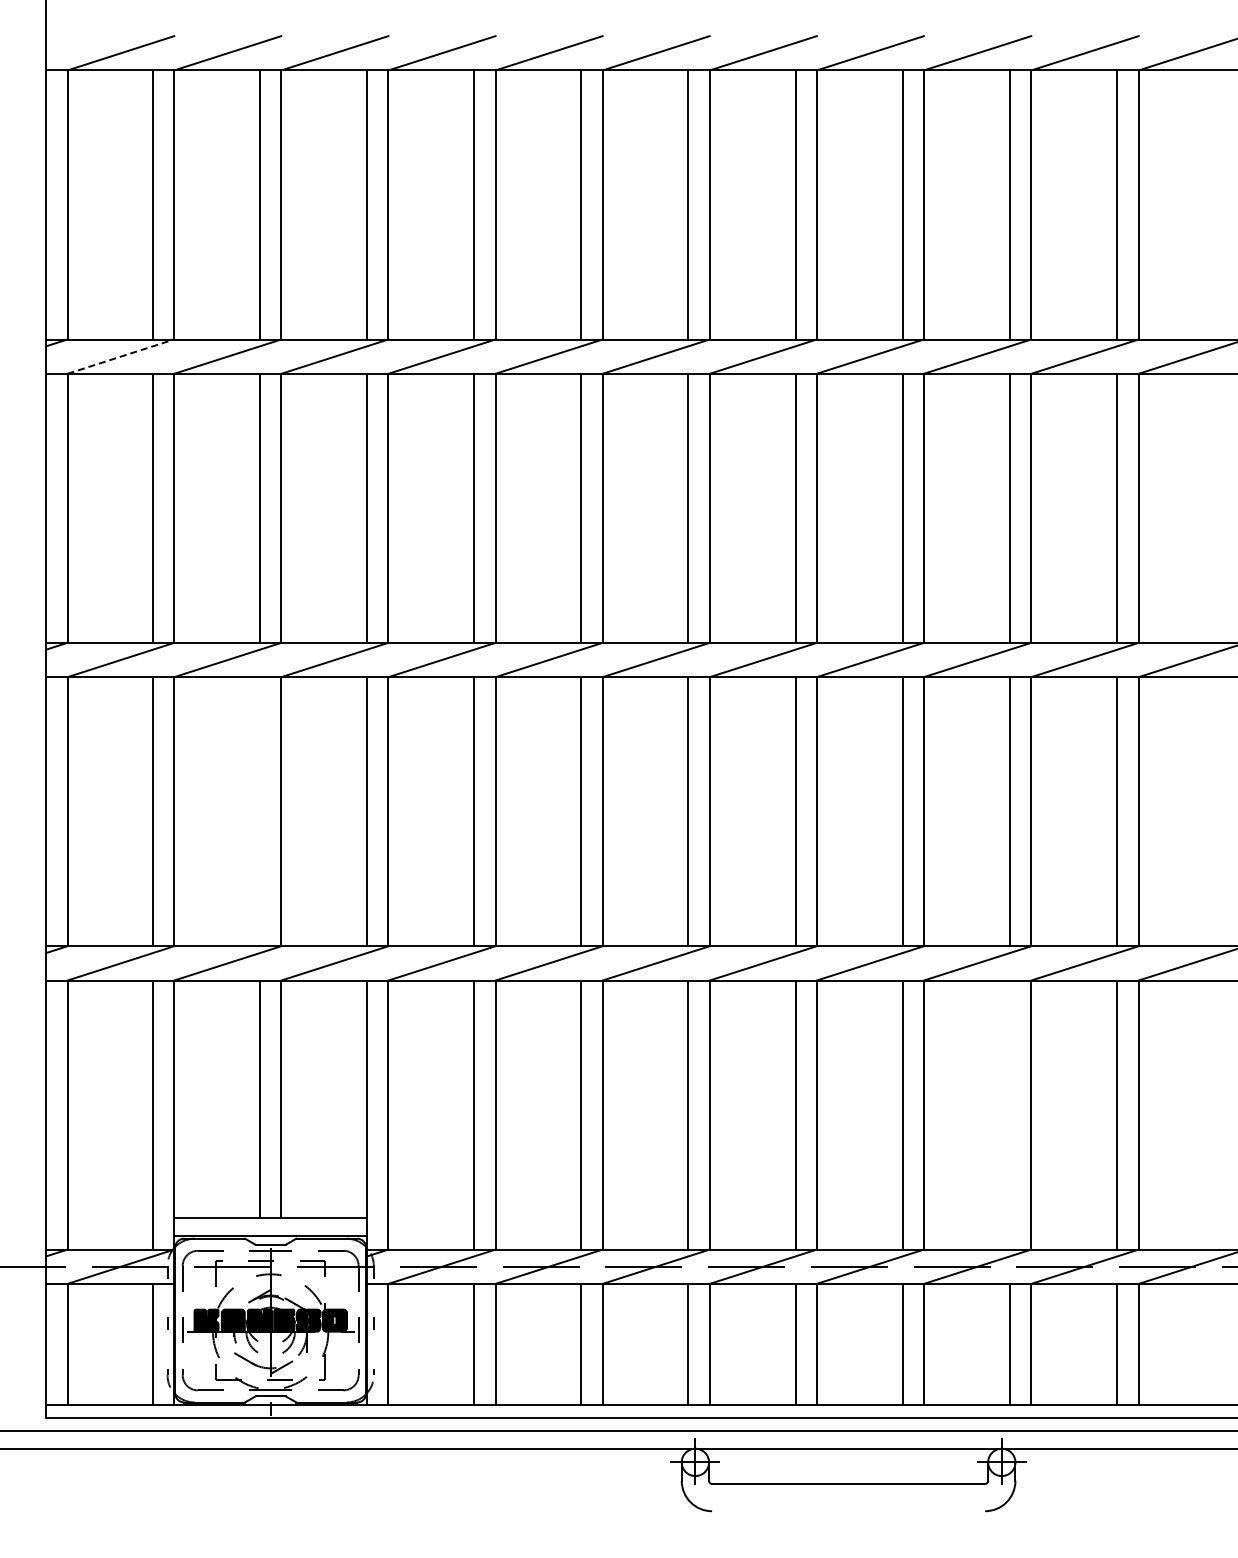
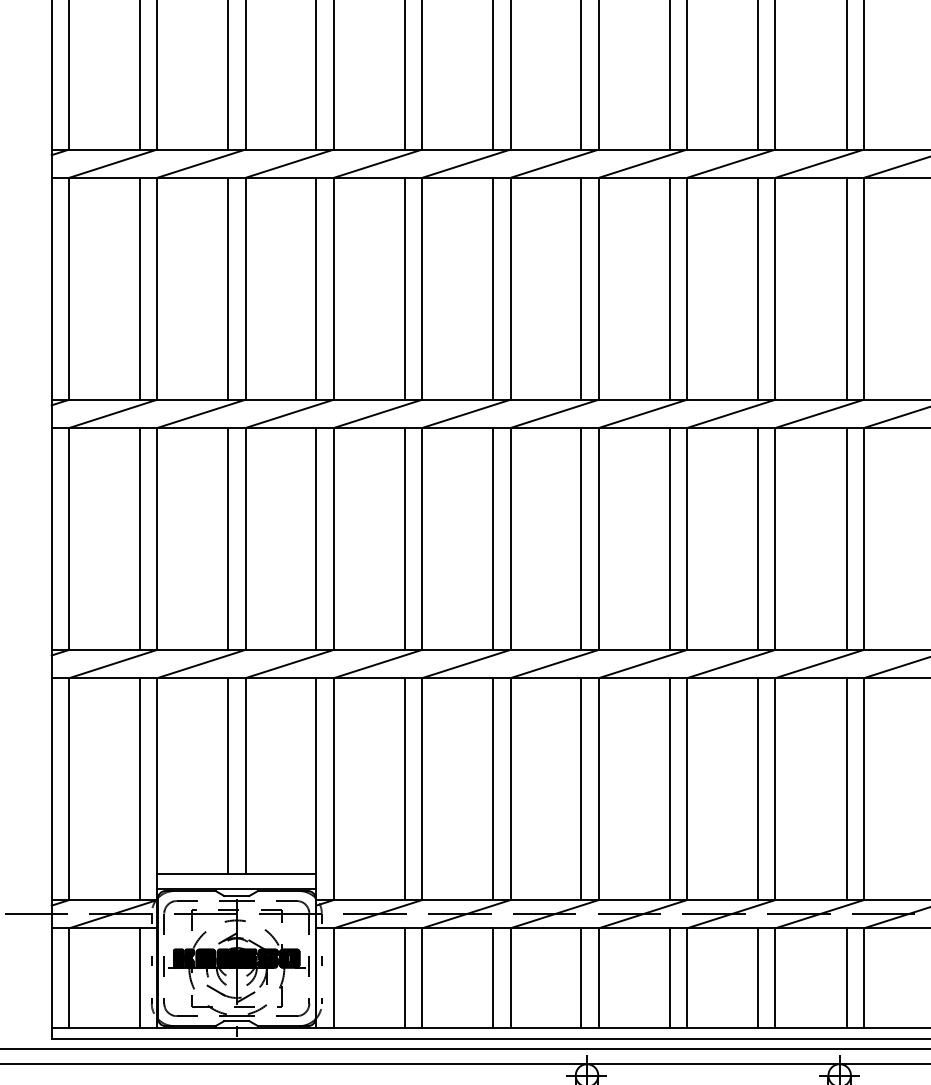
line: (121, 356) -> (113, 163), dashed -> solid
line: (260, 811) -> (228, 538), added
line: (1010, 1114) -> (846, 788), added

